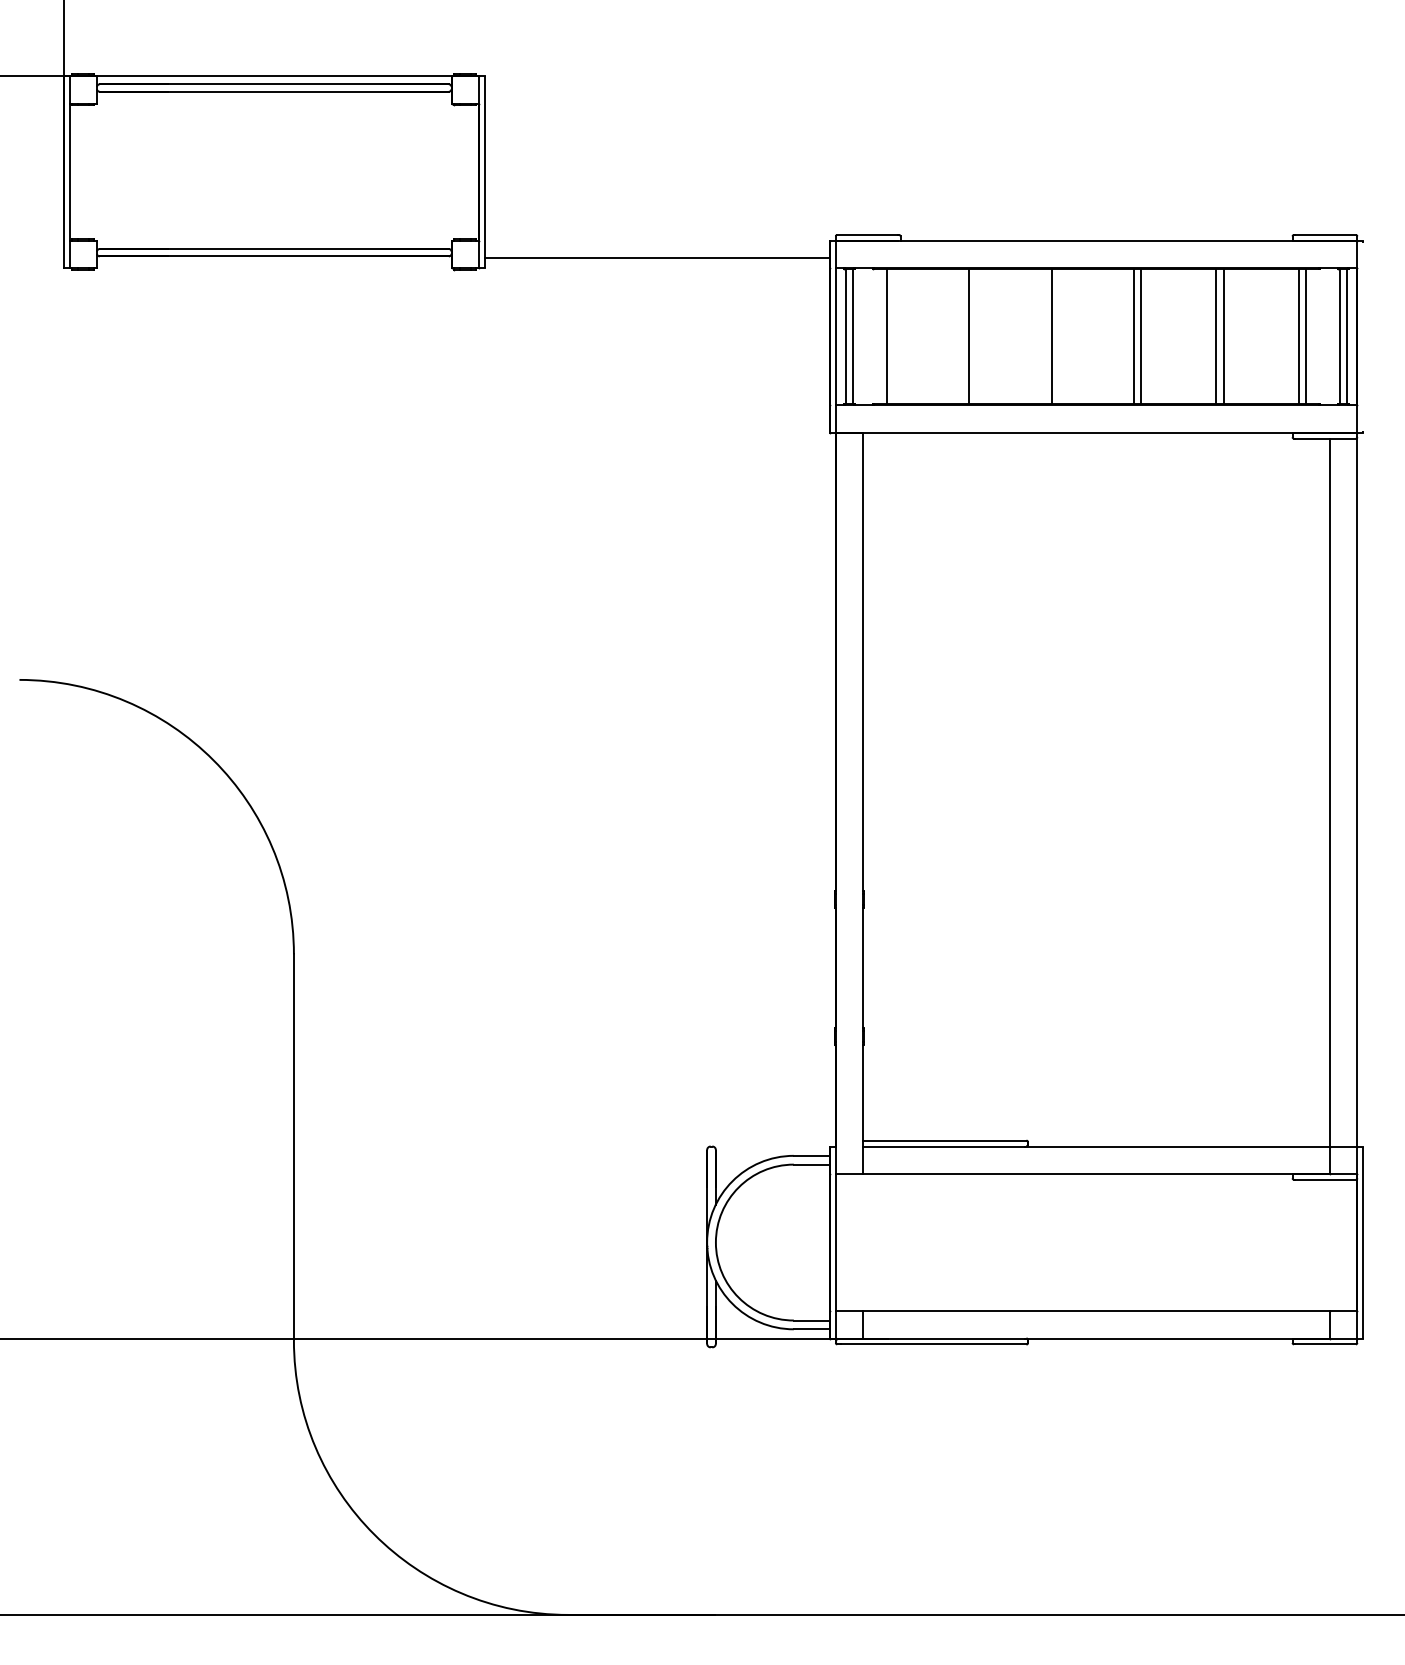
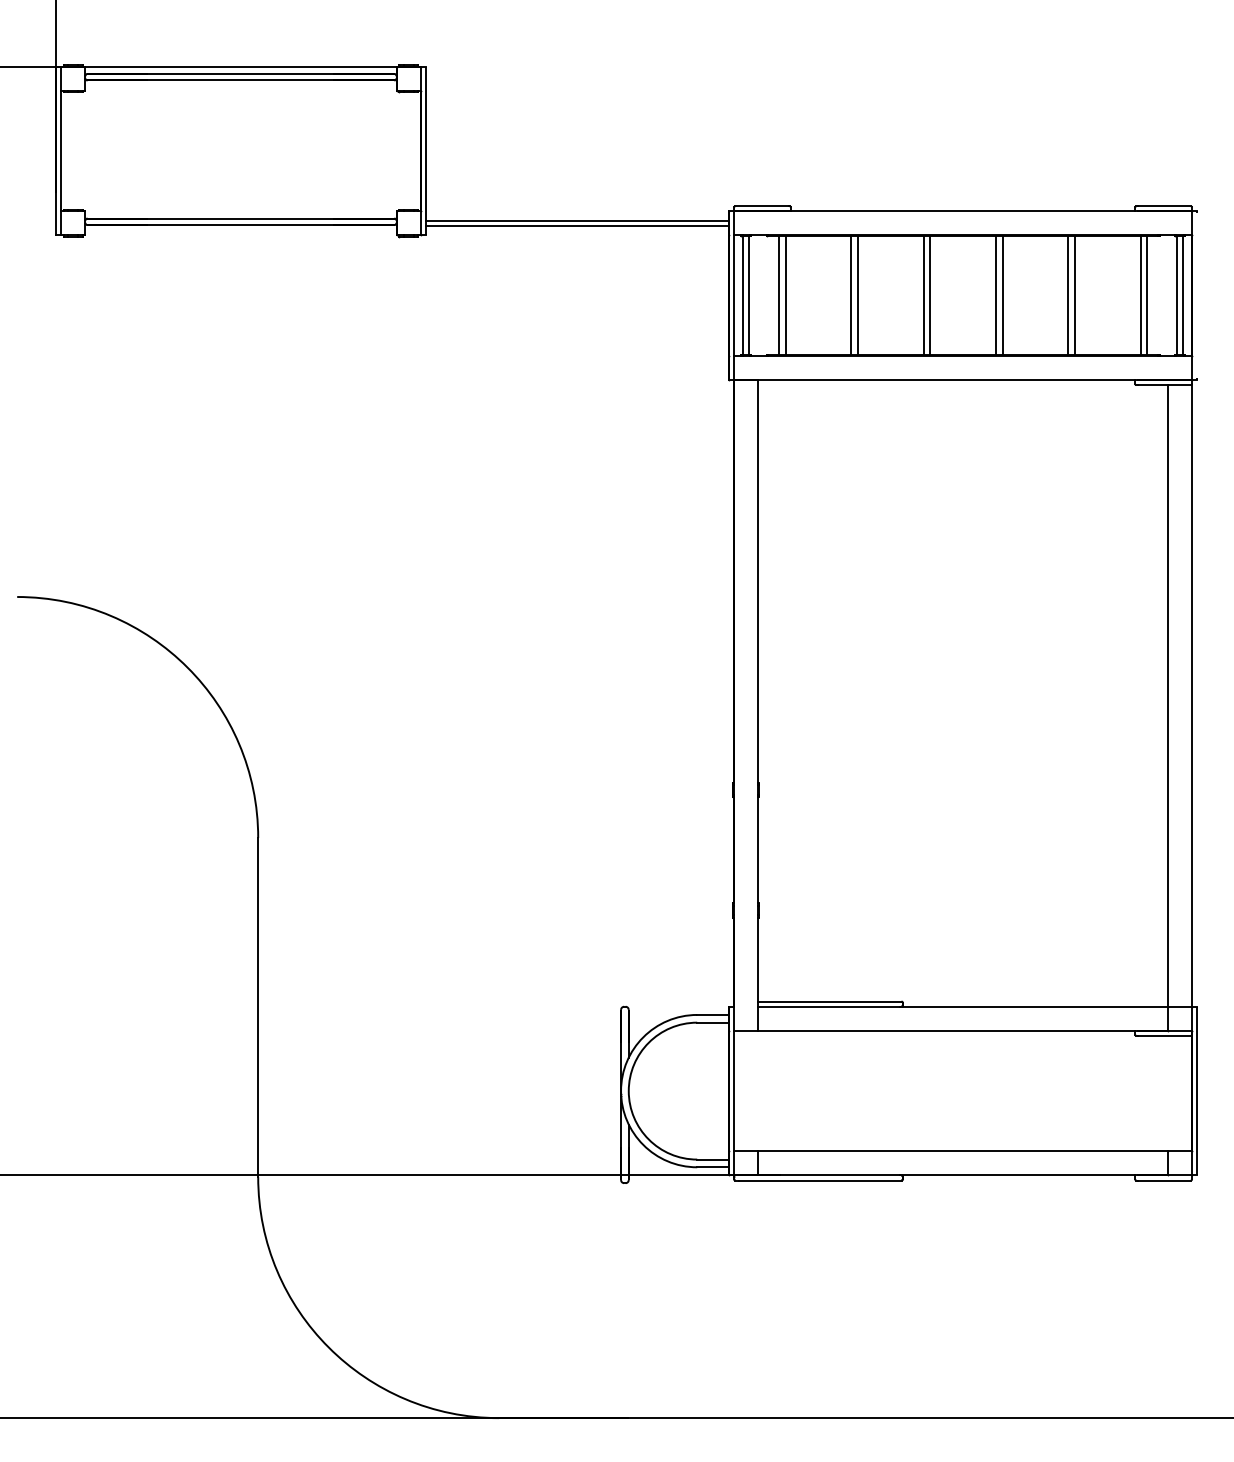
line: (657, 251) -> (577, 220), added
line: (894, 336) -> (785, 295), added
line: (976, 336) -> (857, 295), added
line: (1059, 336) -> (930, 295), added

